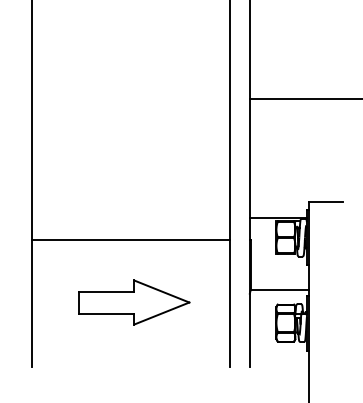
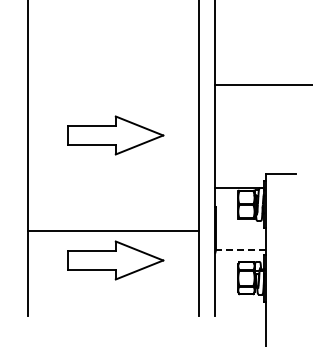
part: (133, 157) -> (115, 135), added
line: (130, 240) -> (112, 231), moved
line: (279, 289) -> (240, 249), solid -> dashed

